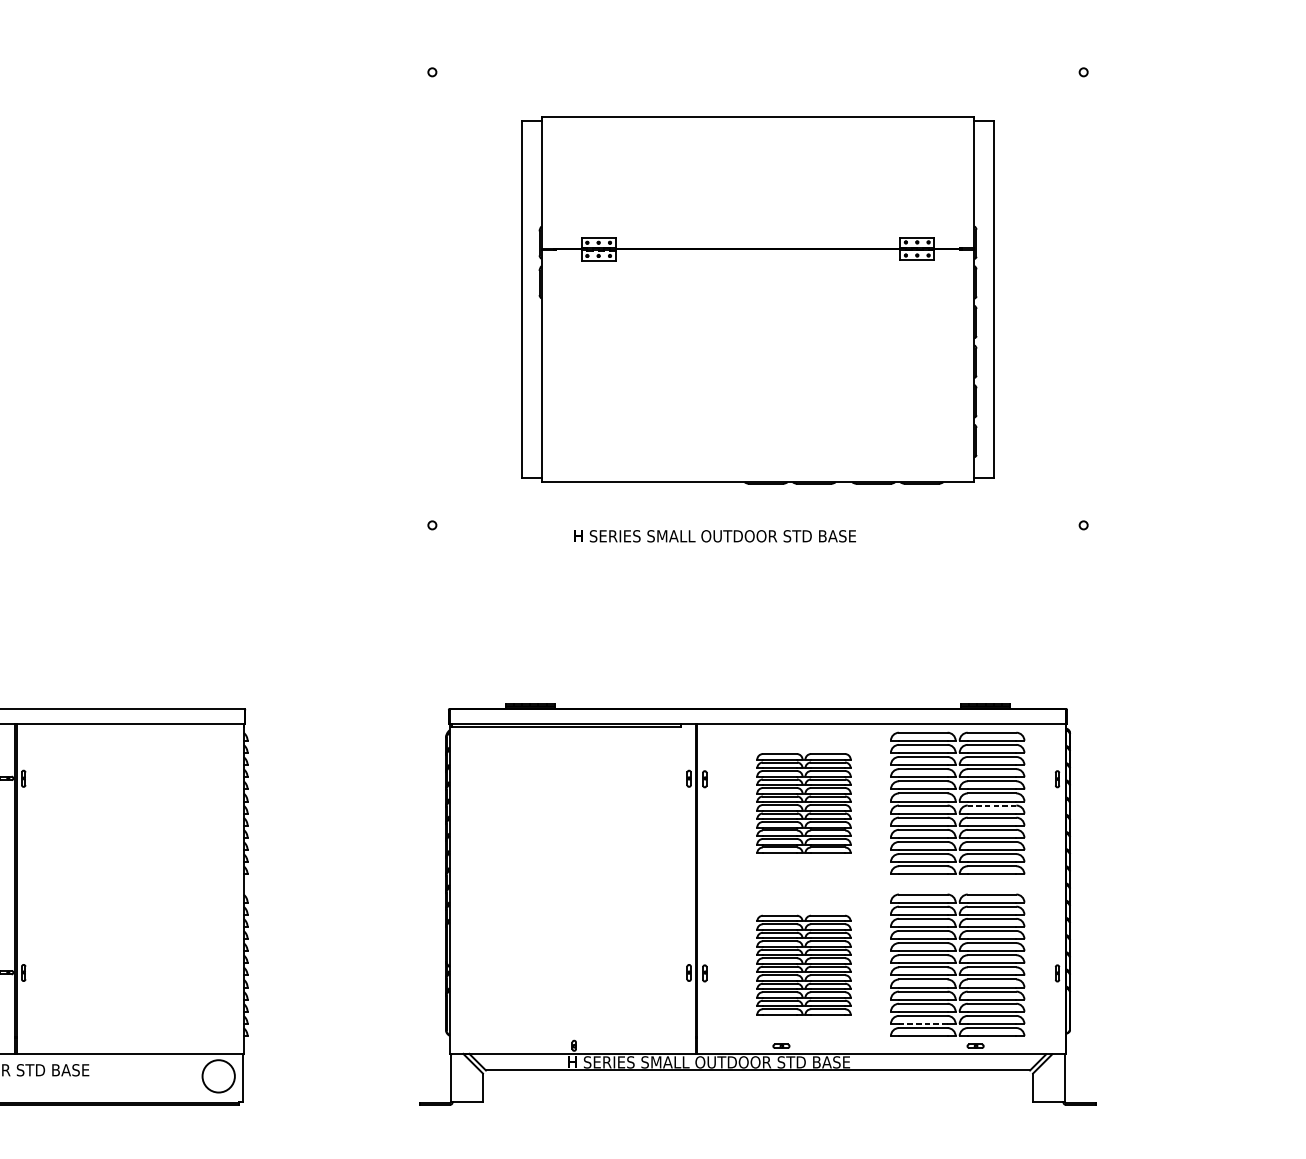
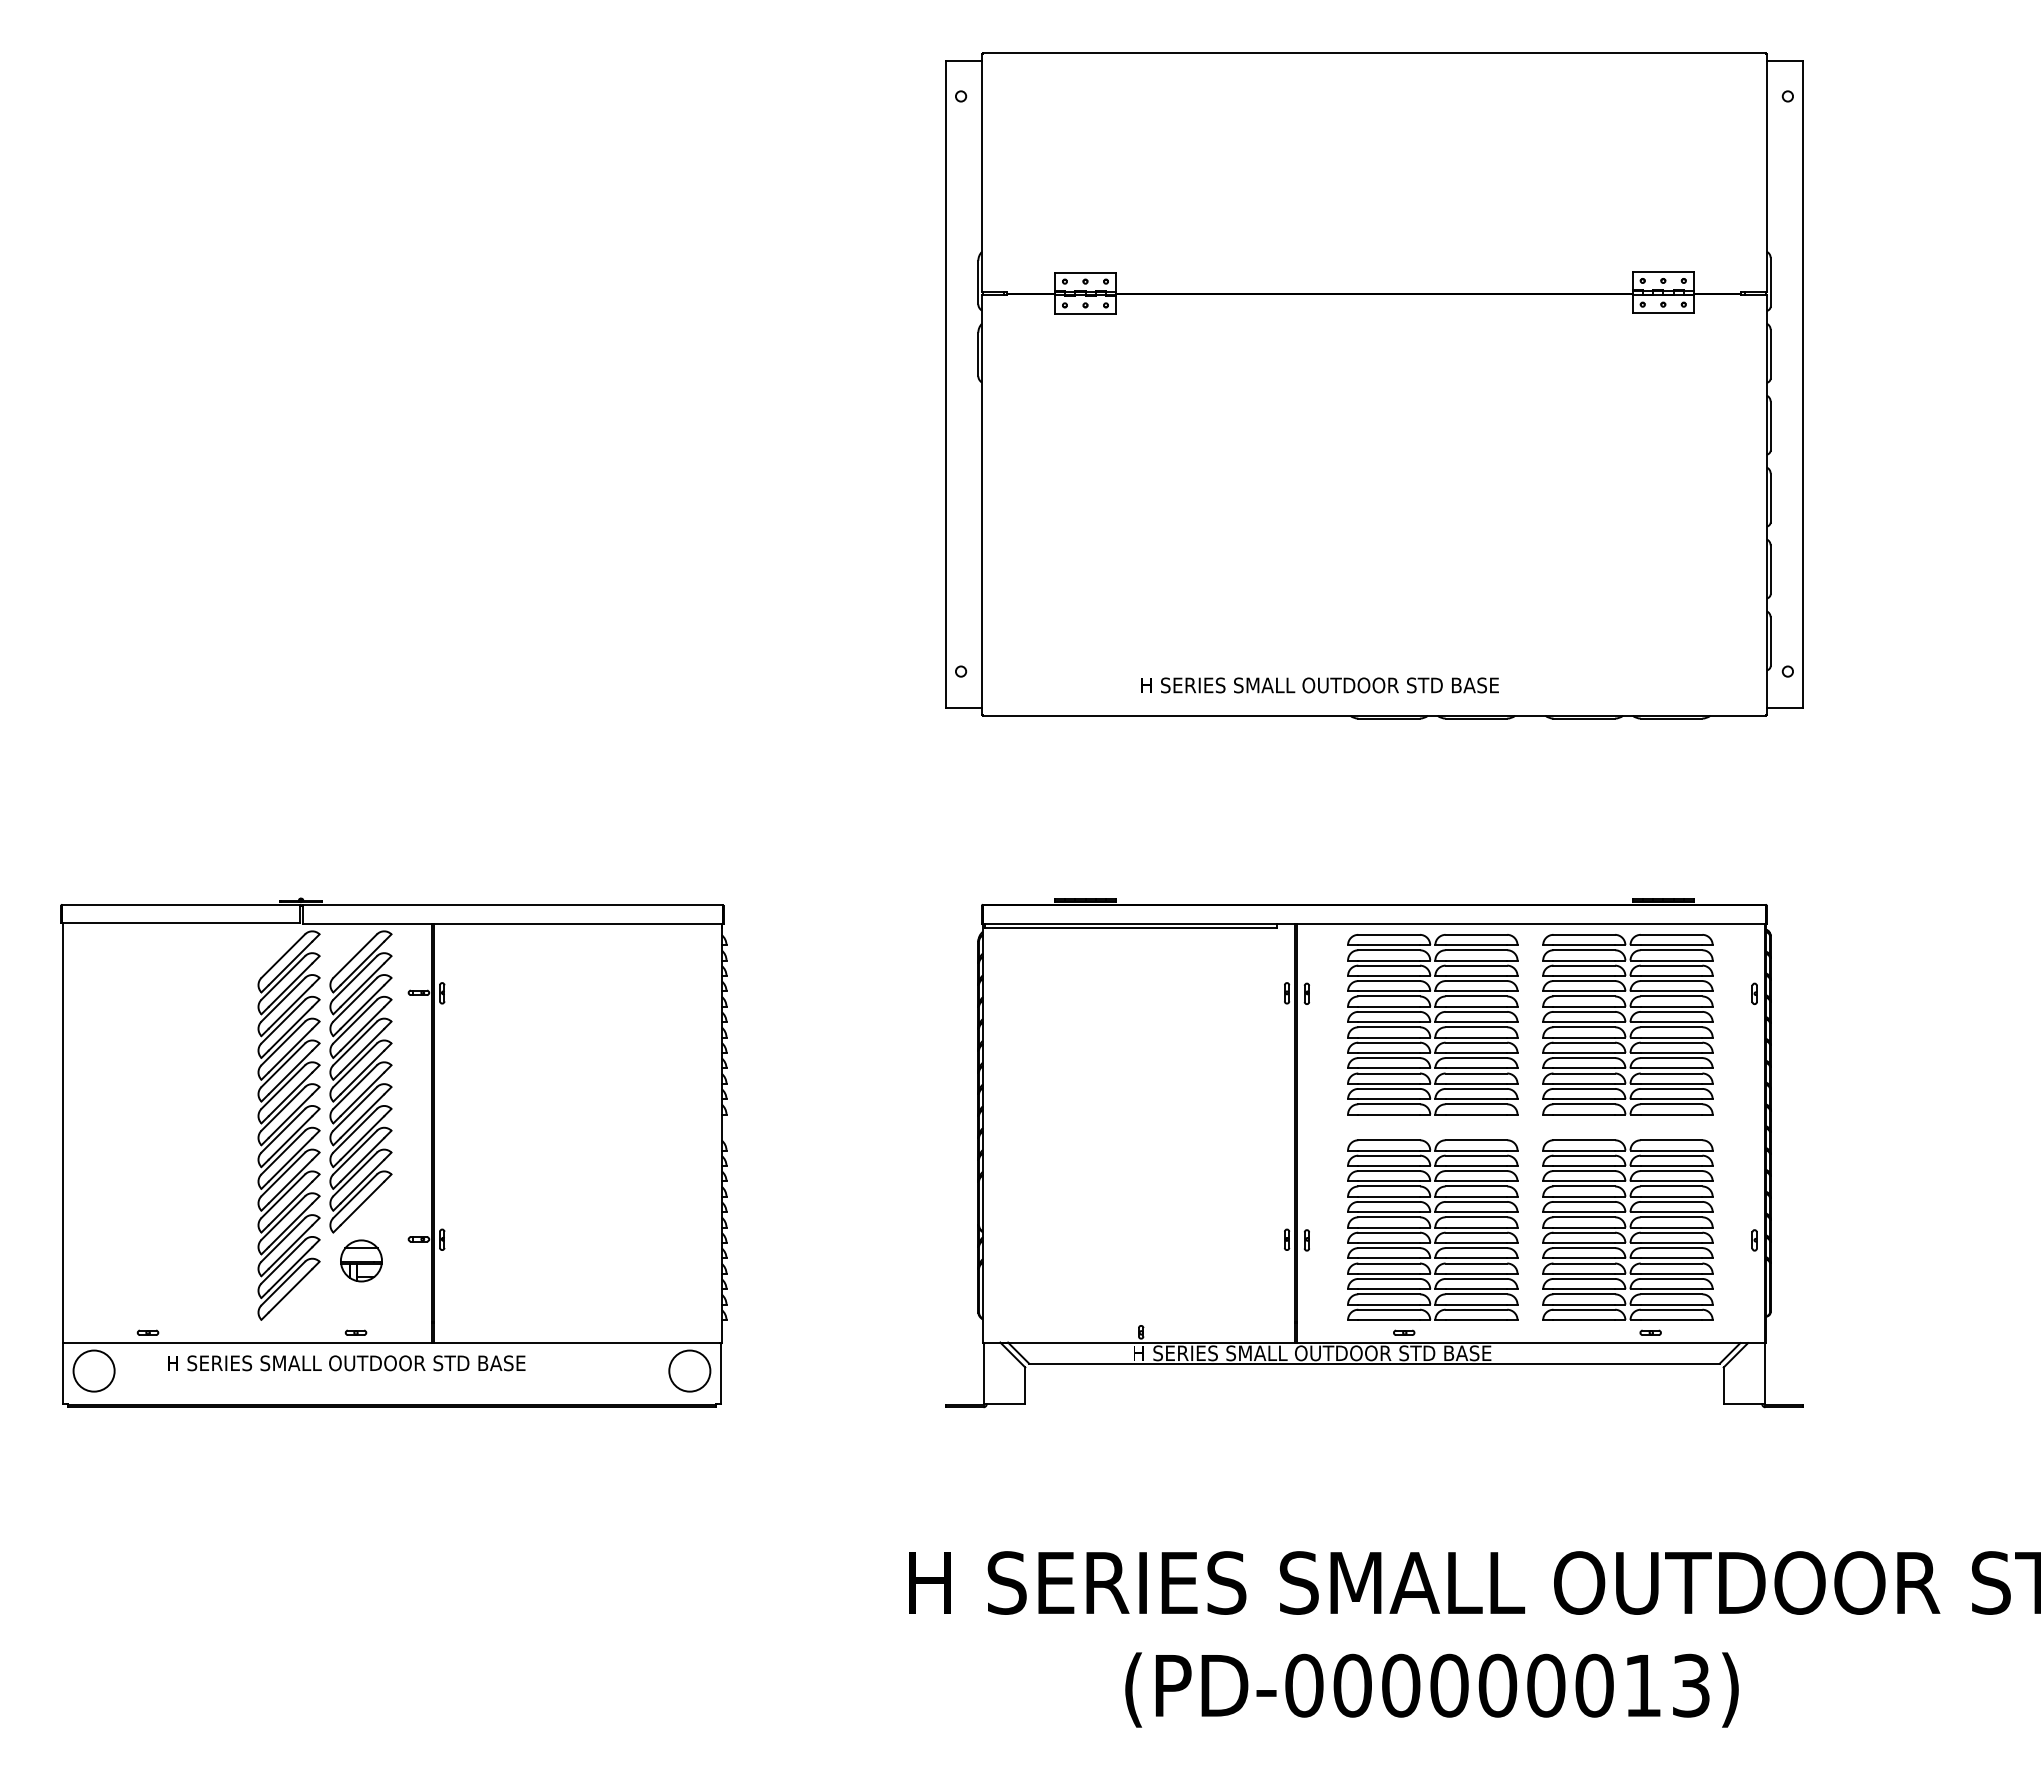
part: (758, 300) -> (1374, 385), size x1.43
part: (803, 803) -> (1432, 1024), size x1.43
line: (991, 805) -> (1671, 1027), dashed -> solid
part: (803, 964) -> (1432, 1229), size x1.43
line: (923, 1023) -> (1584, 1304), dashed -> solid

